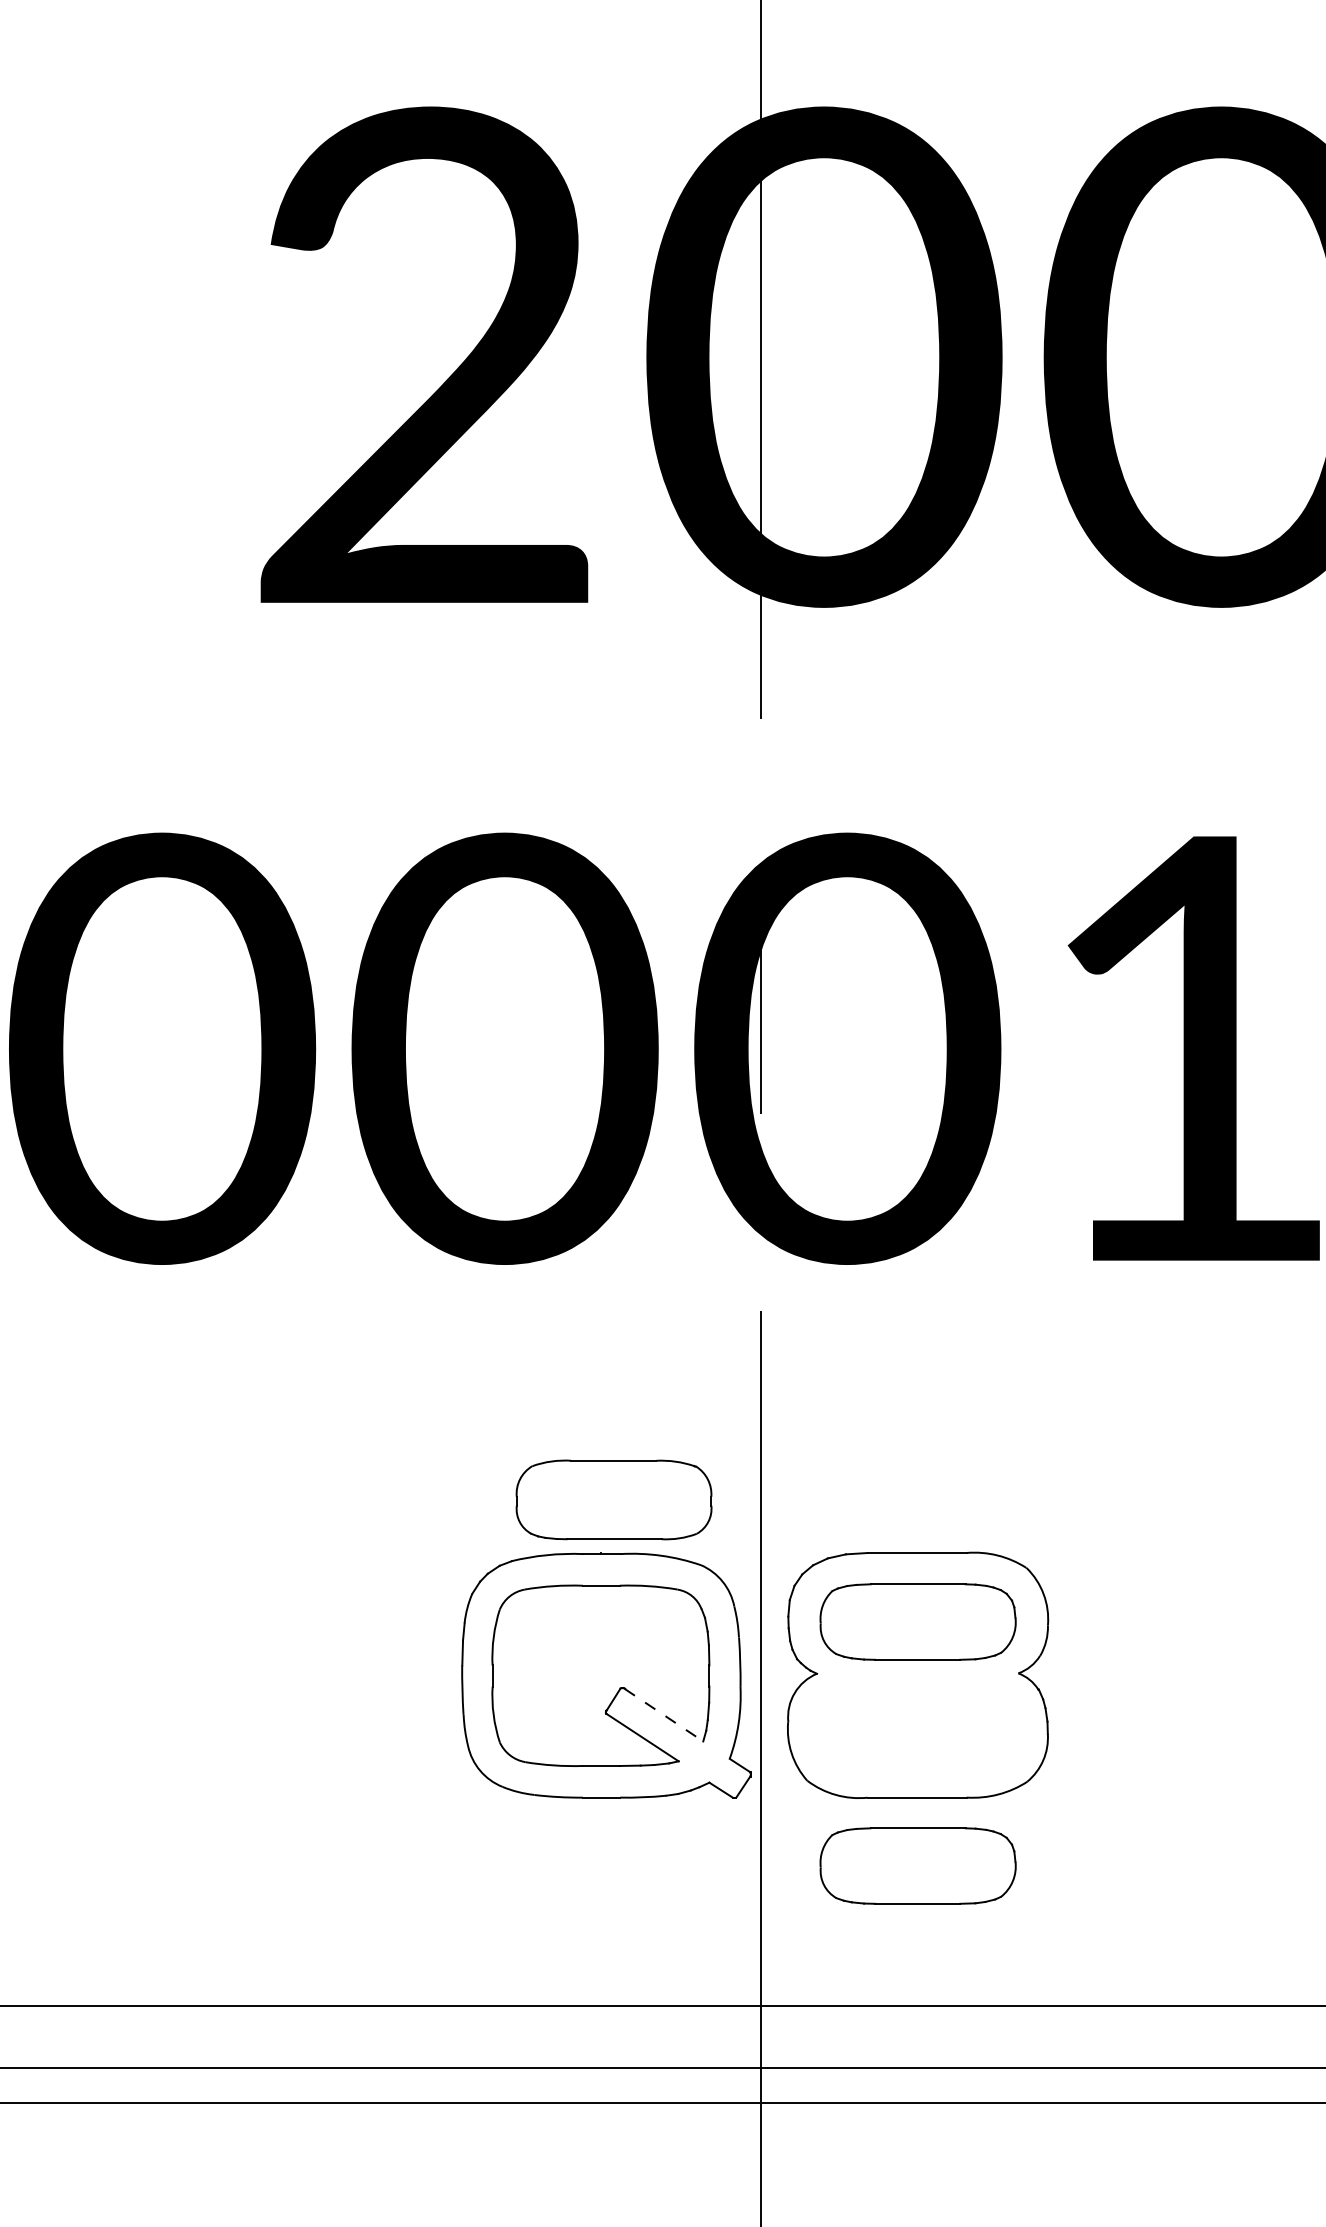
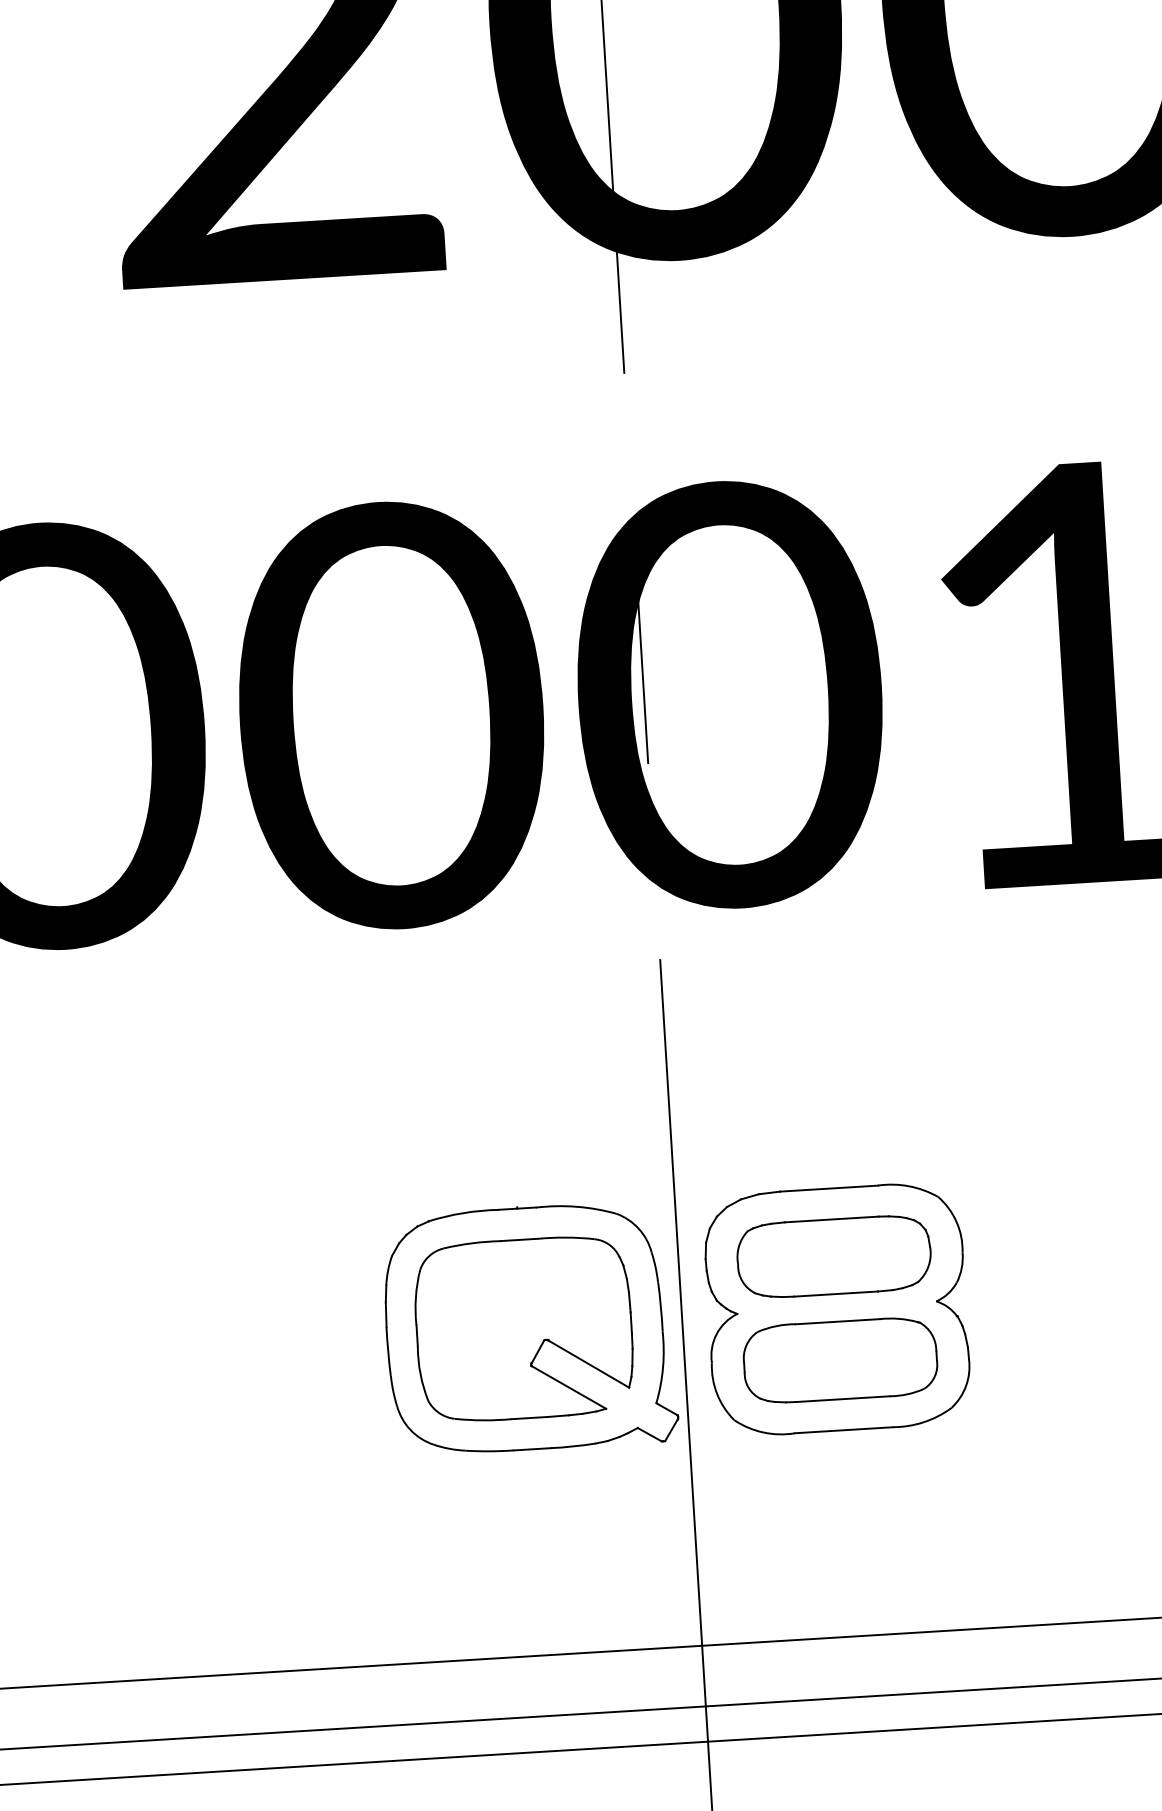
part: (613, 1499) -> (839, 1359), moved
line: (664, 1715) -> (589, 1364), dashed -> solid
part: (917, 1865) -> (848, 1497), removed

